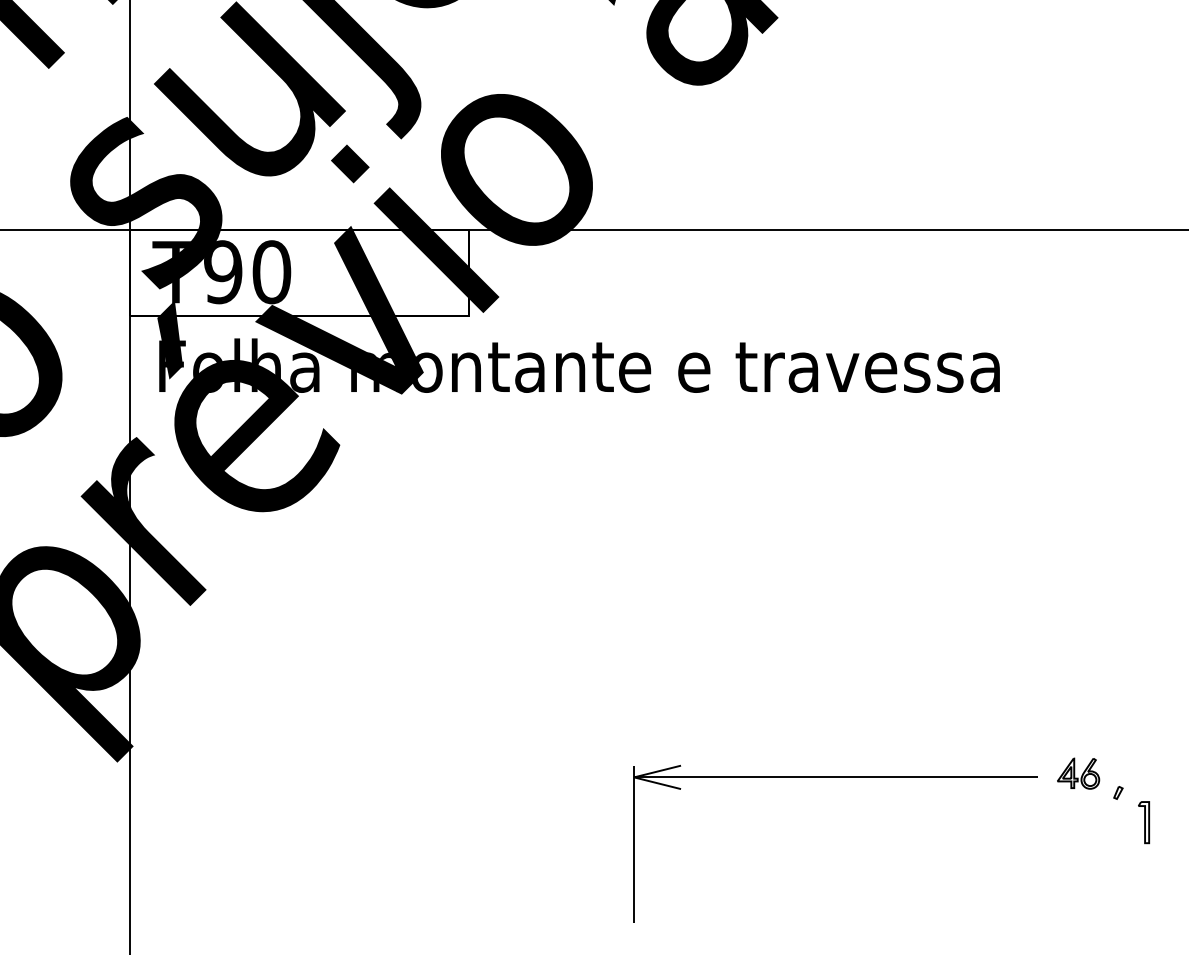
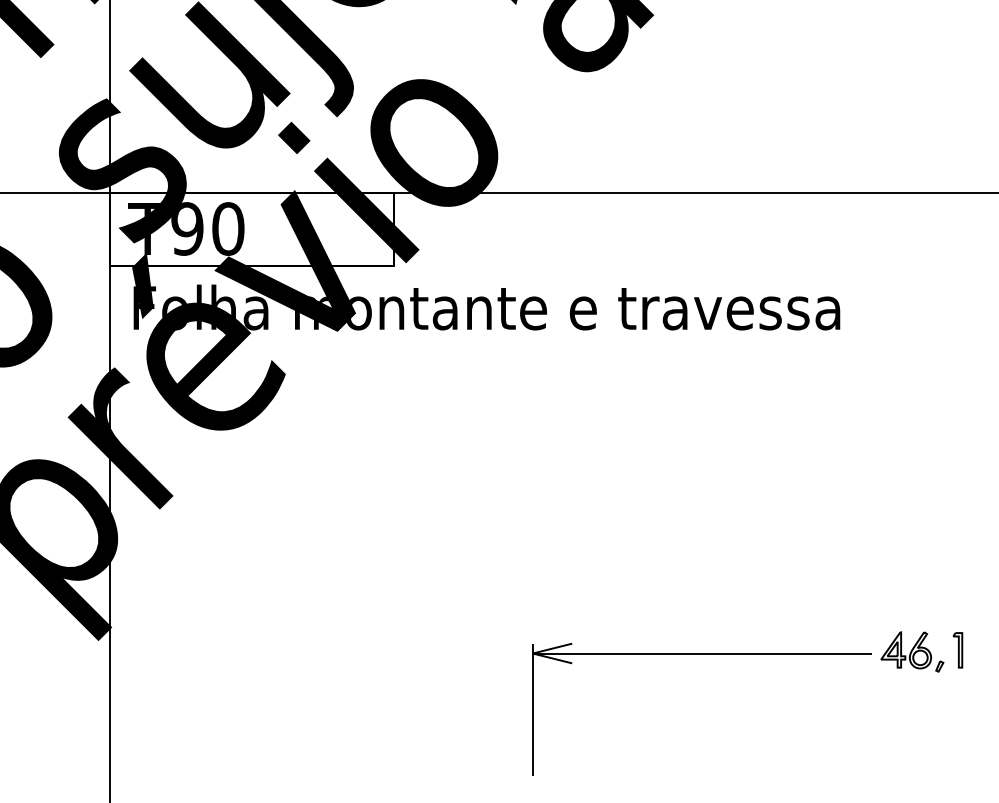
part: (1078, 773) -> (906, 650), size x1.43
part: (1143, 822) -> (957, 650), moved

